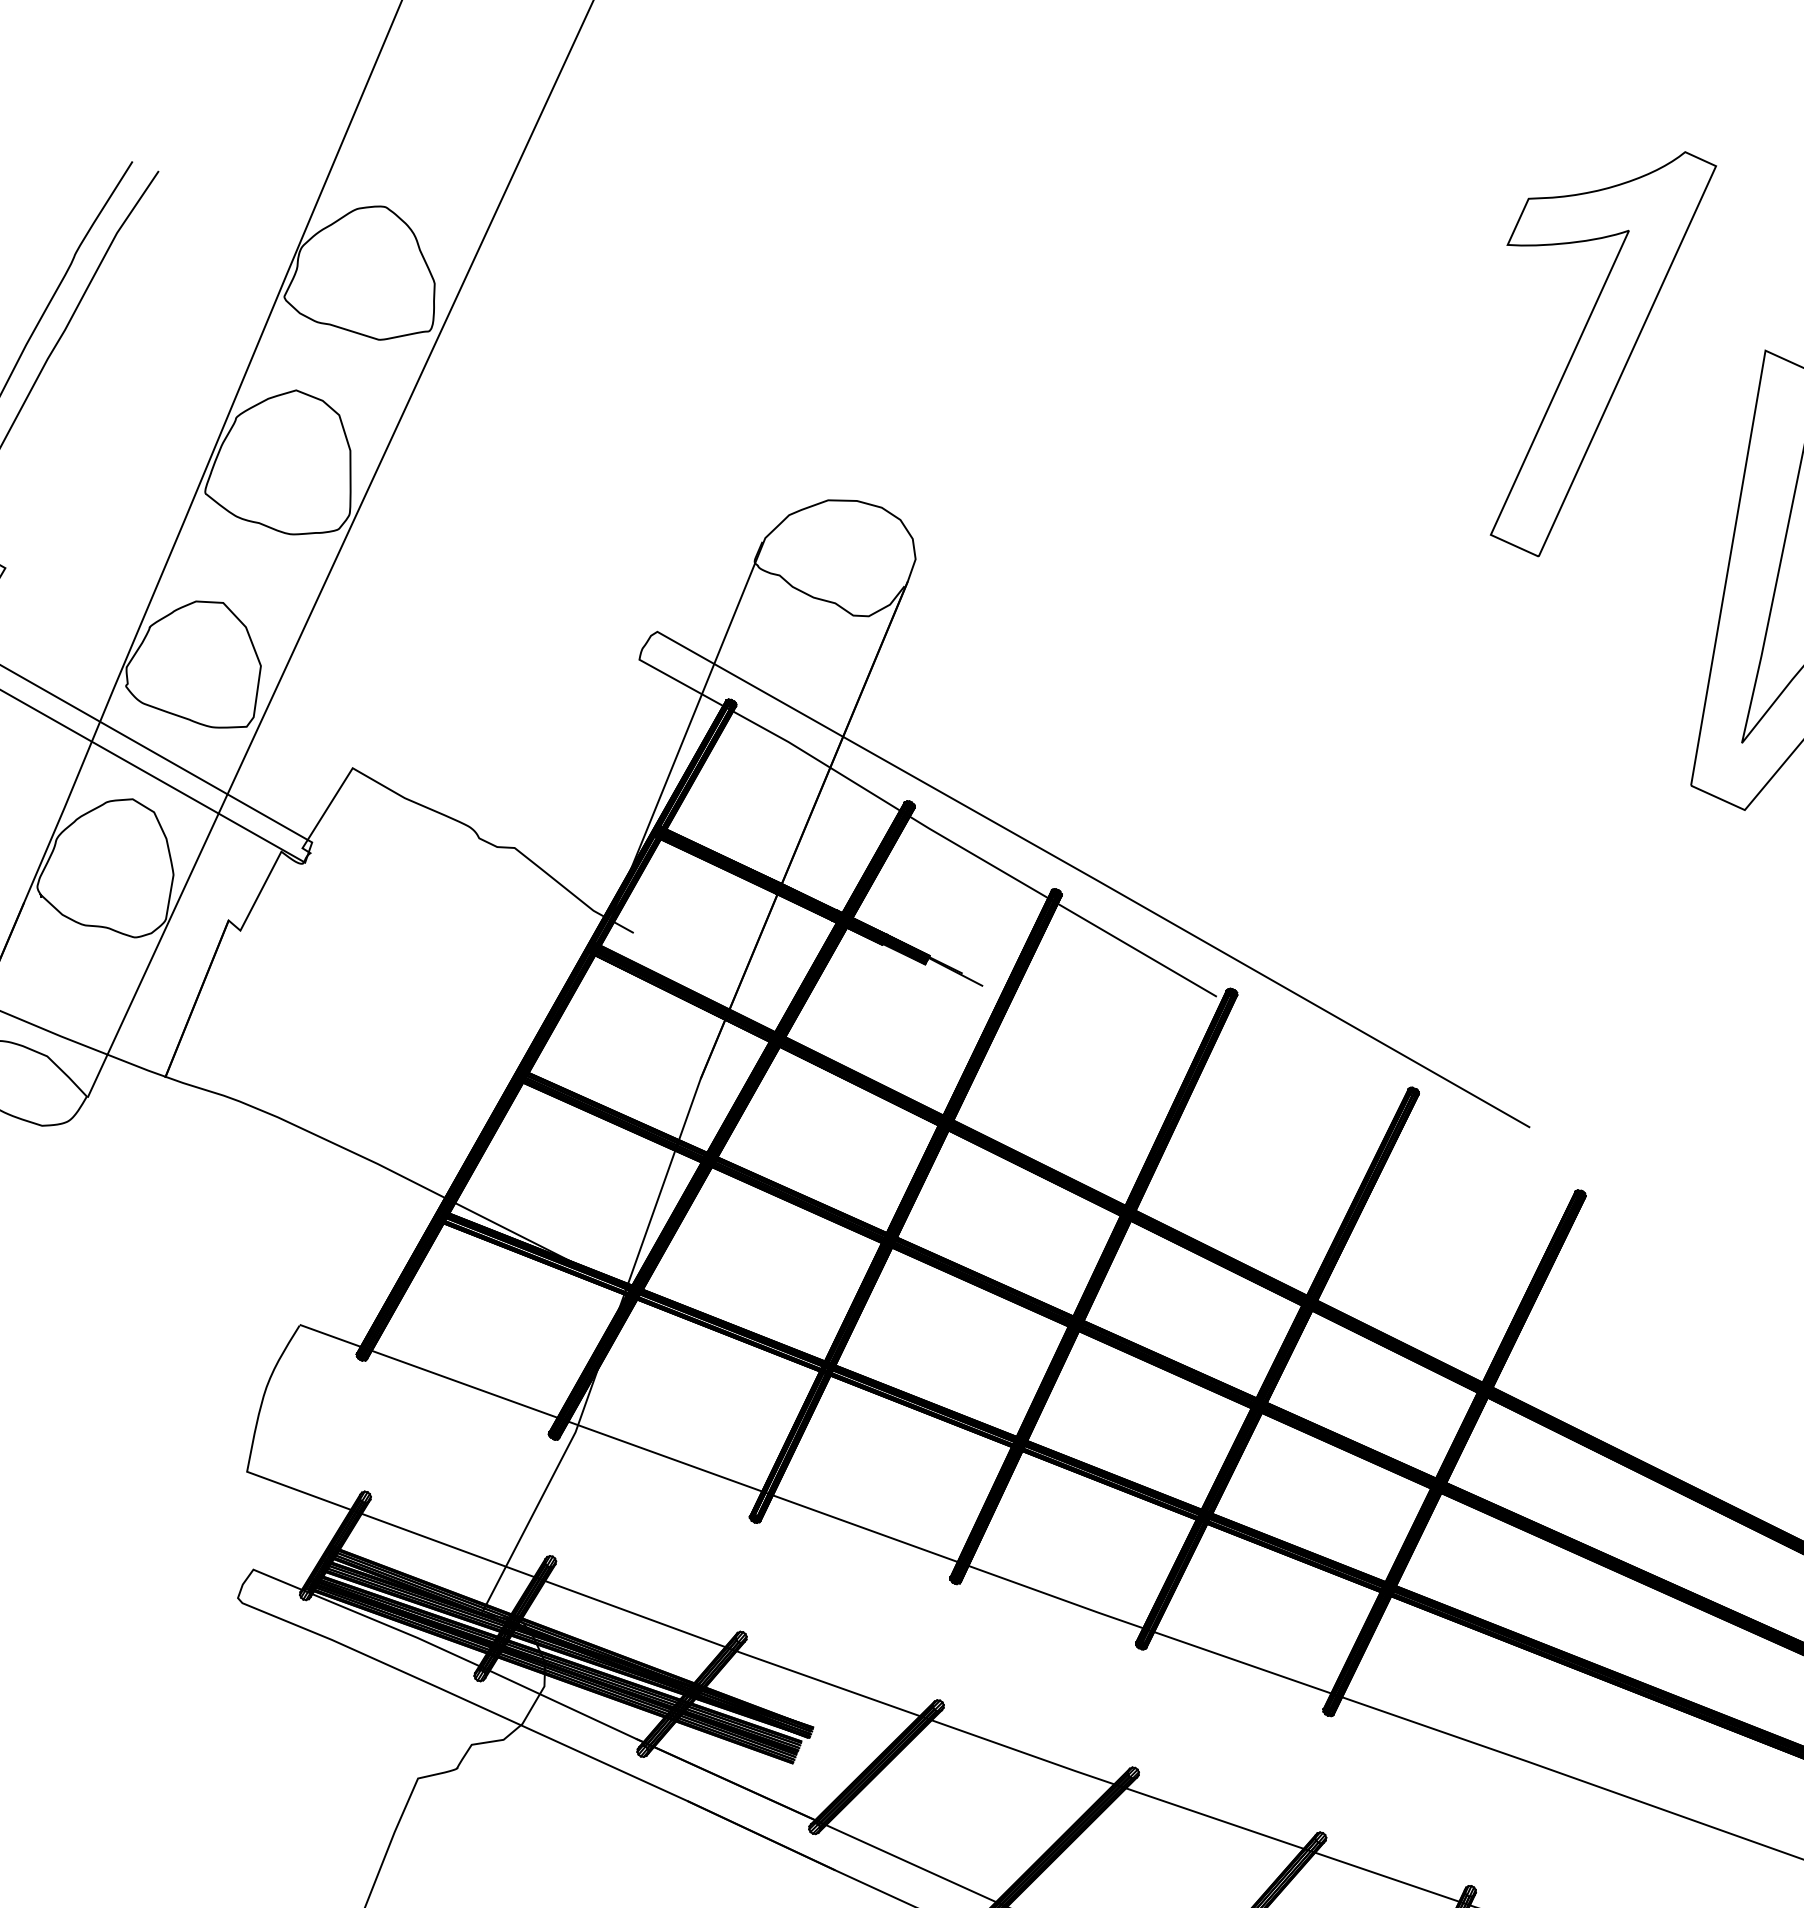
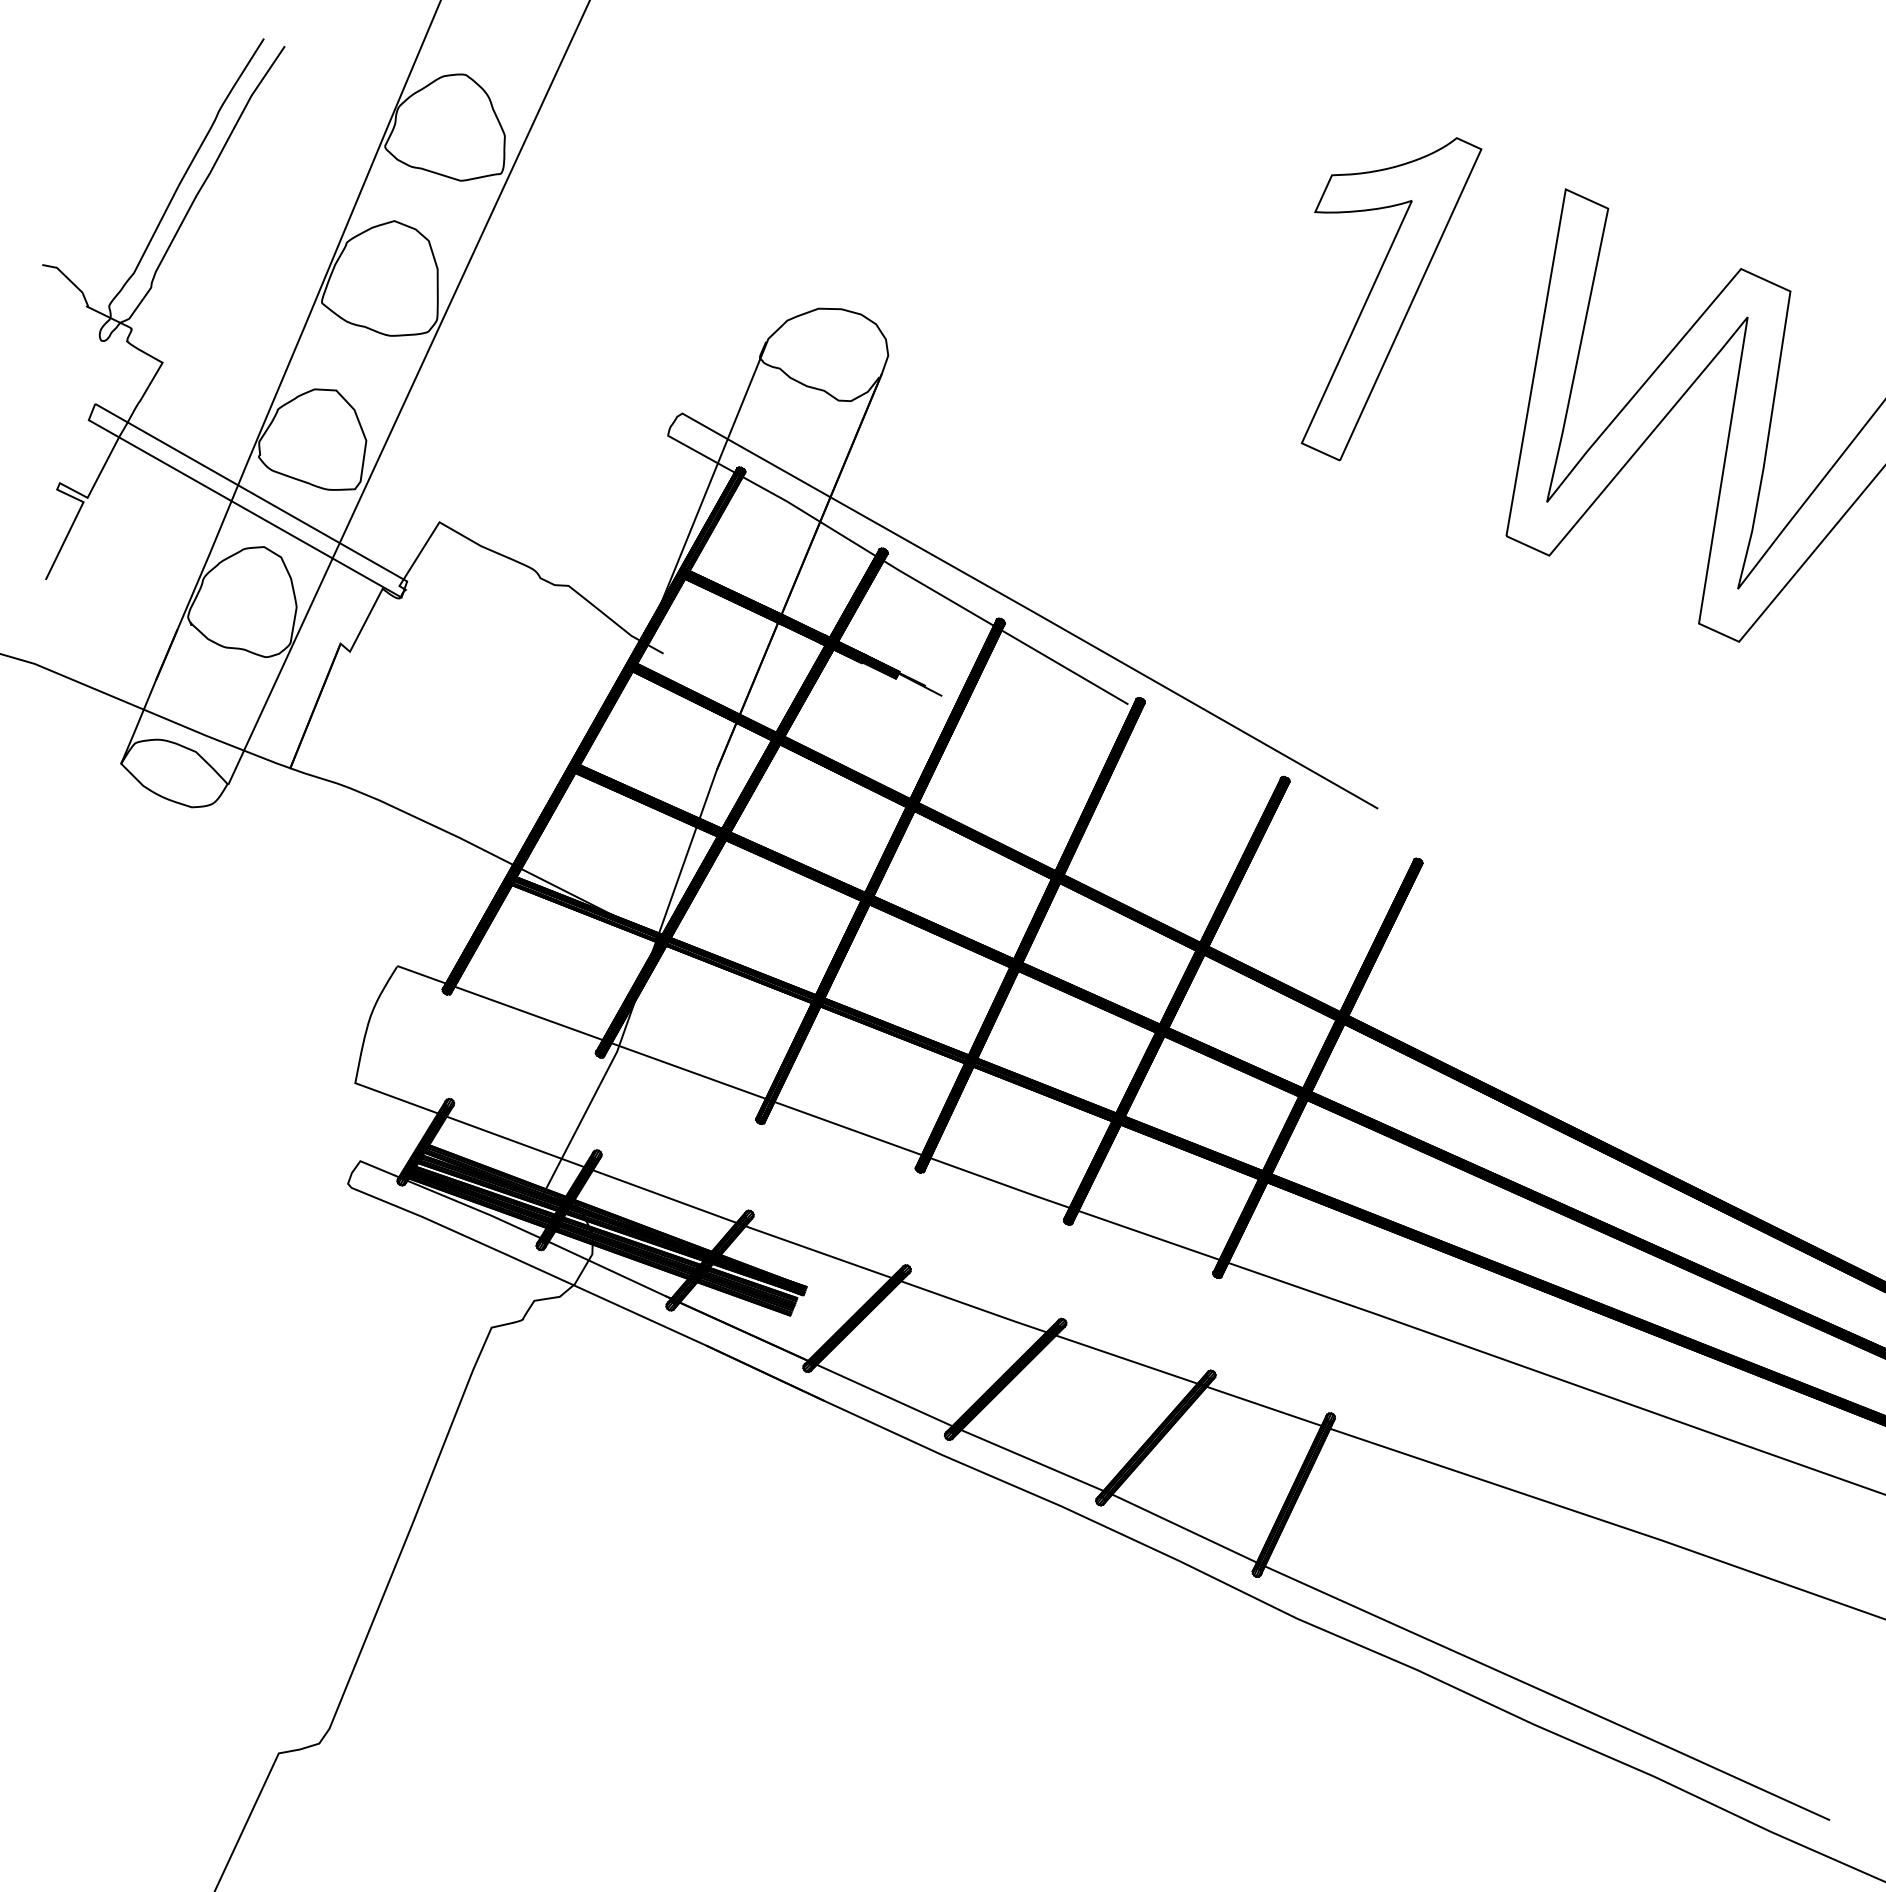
part: (1603, 354) -> (1391, 299), moved

